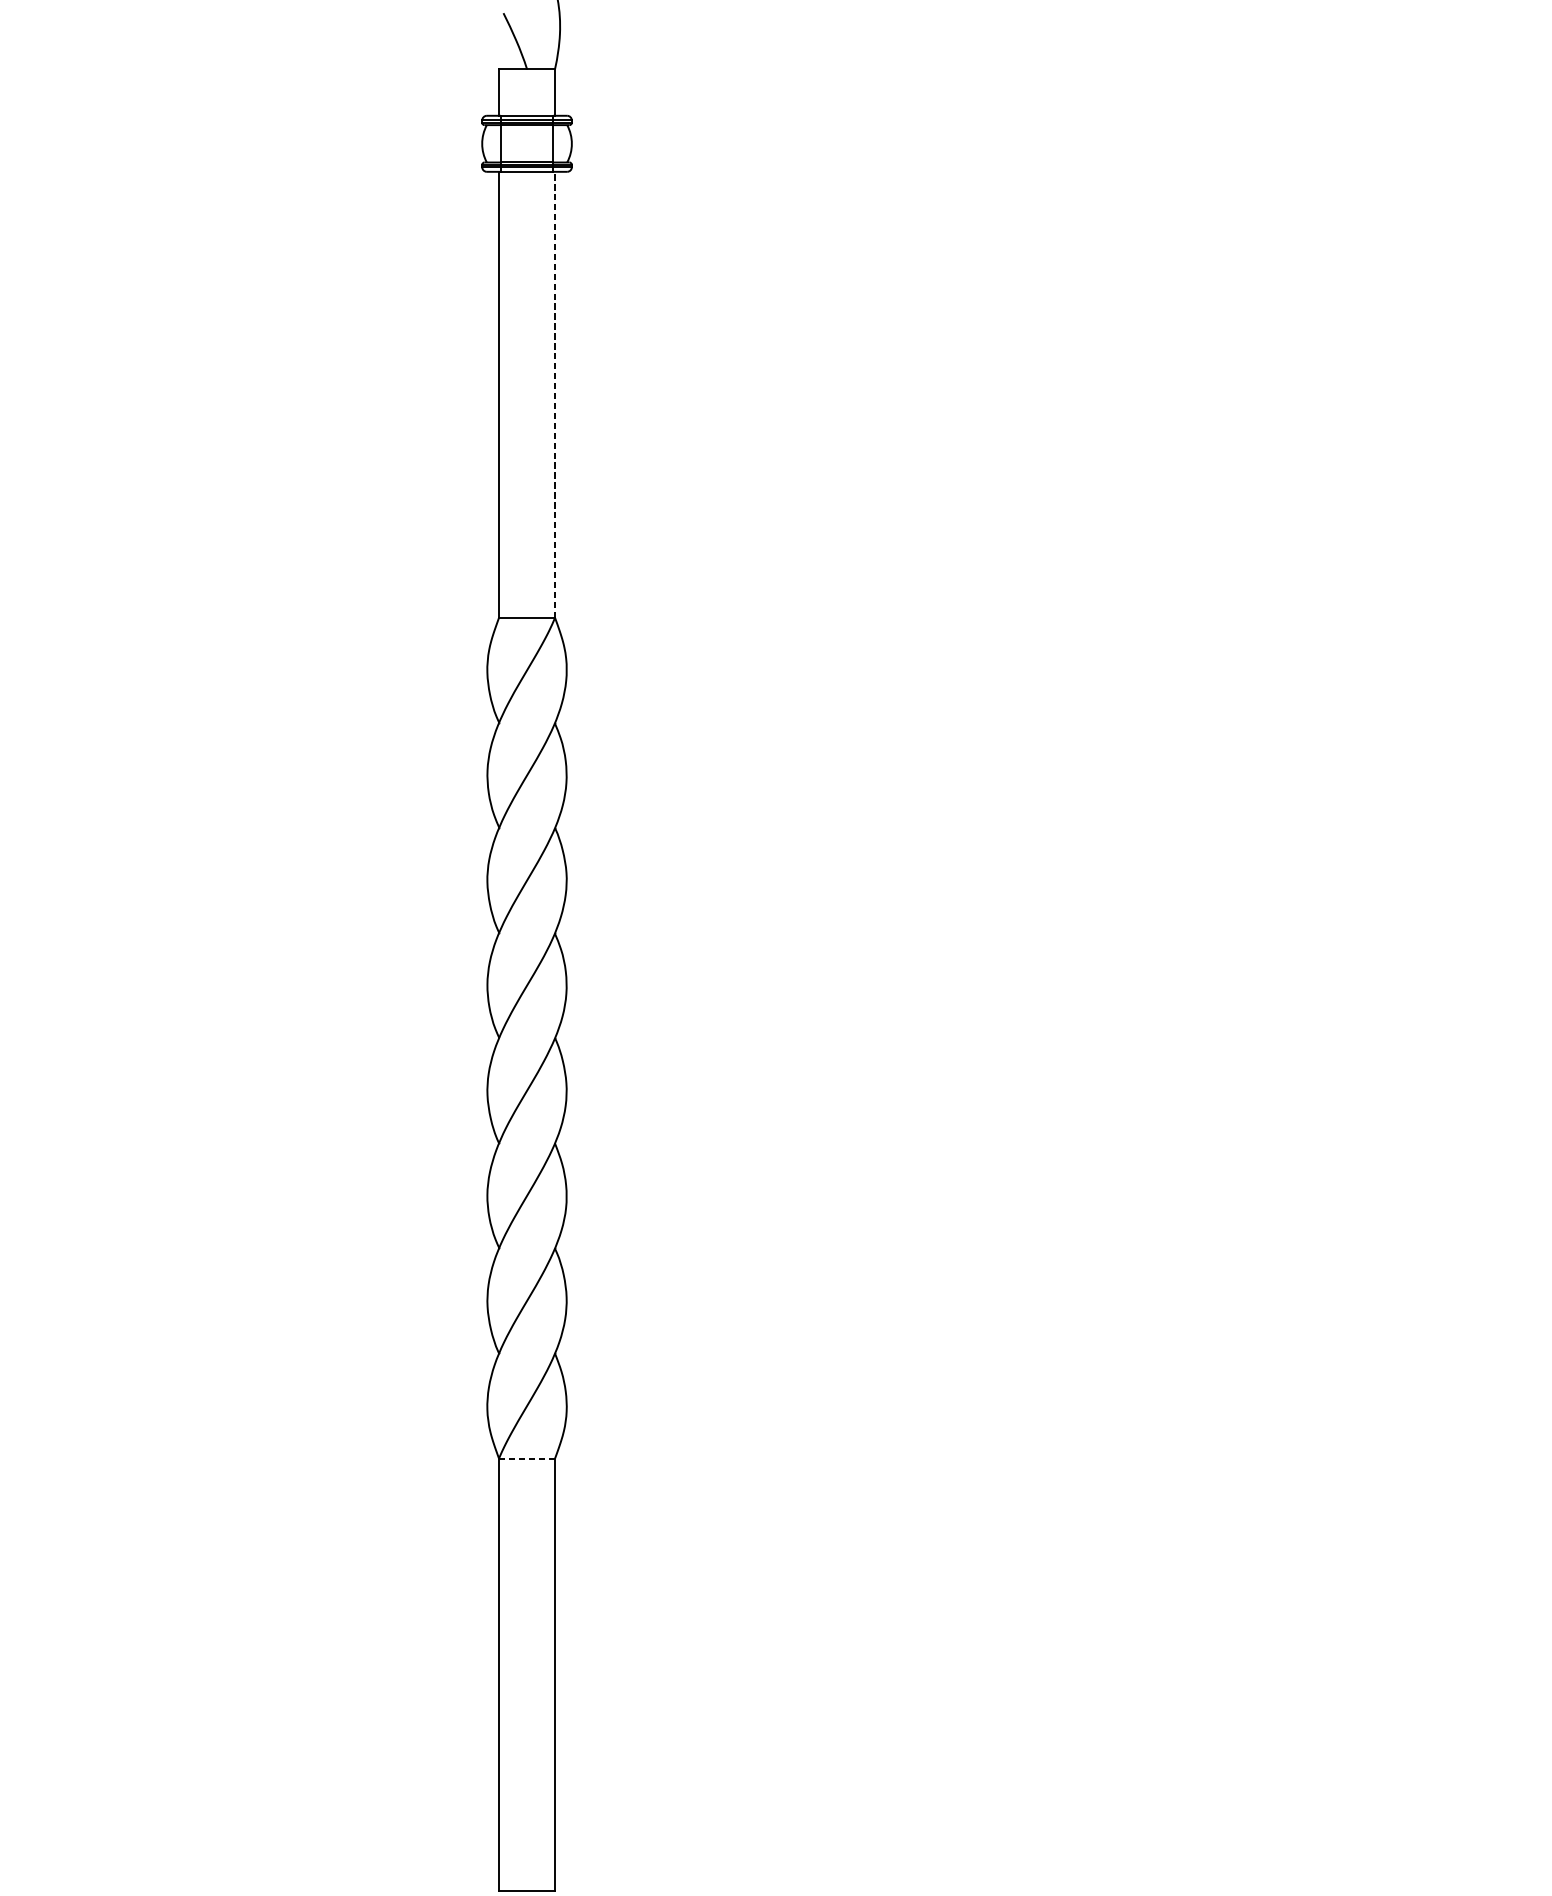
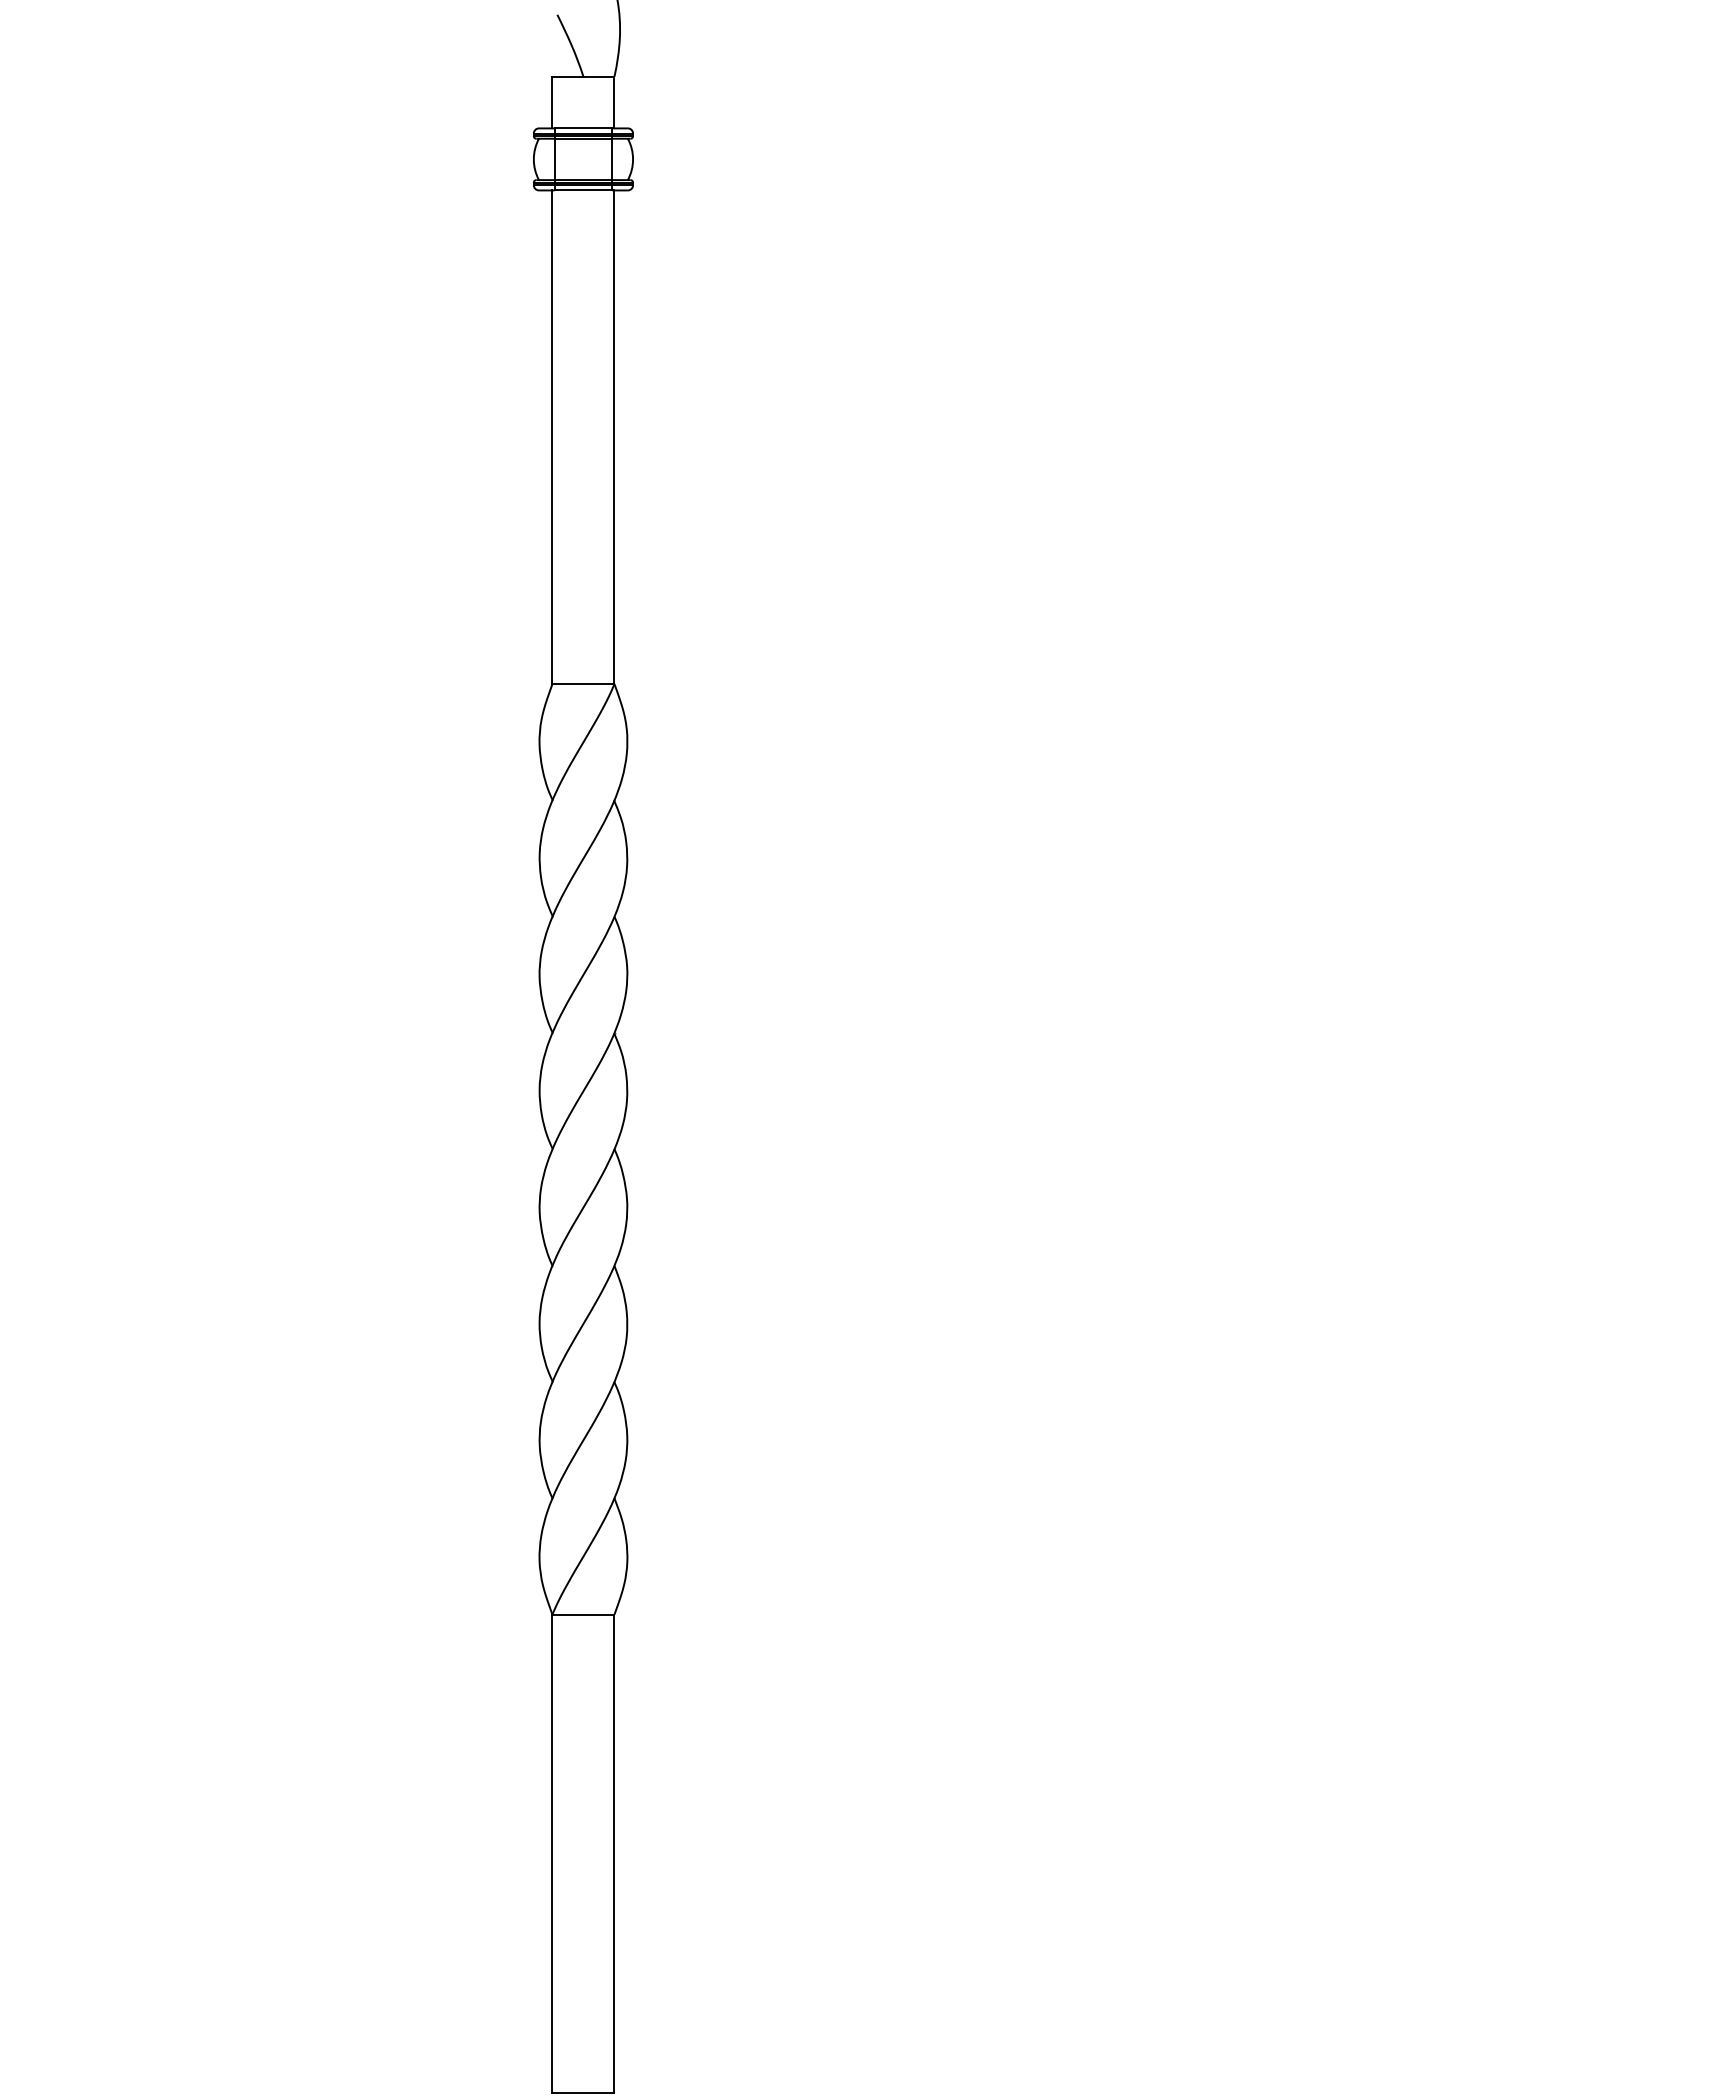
line: (555, 395) -> (614, 437), dashed -> solid
line: (526, 1458) -> (582, 1614), dashed -> solid

